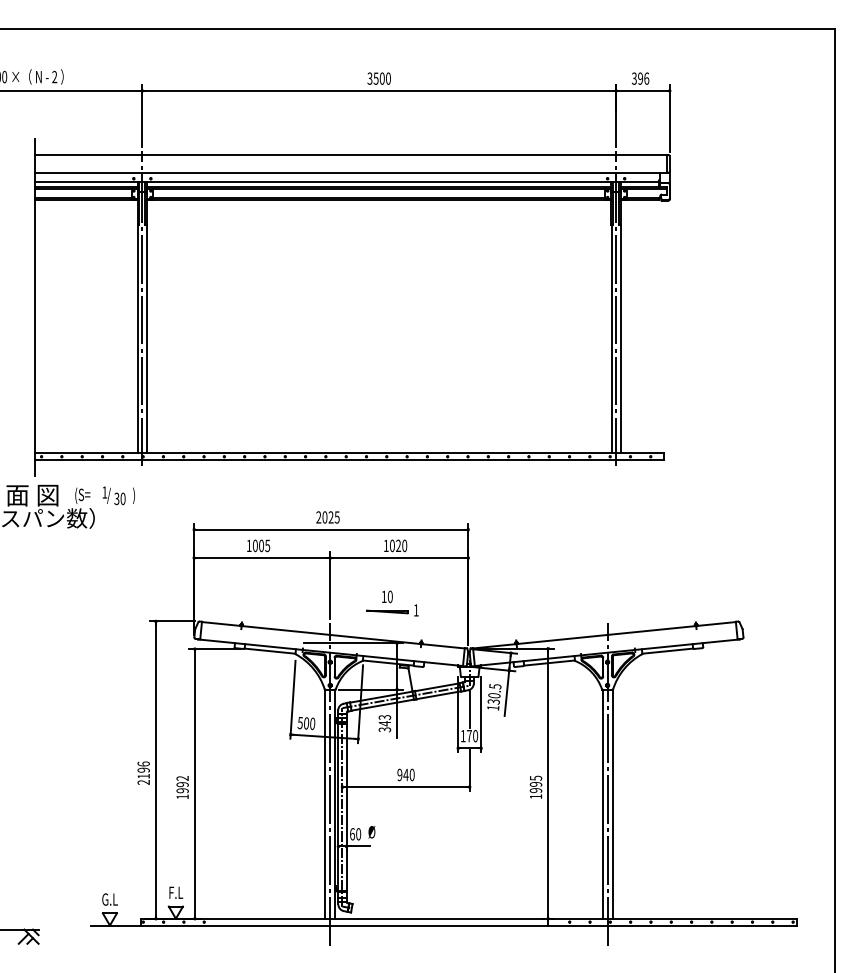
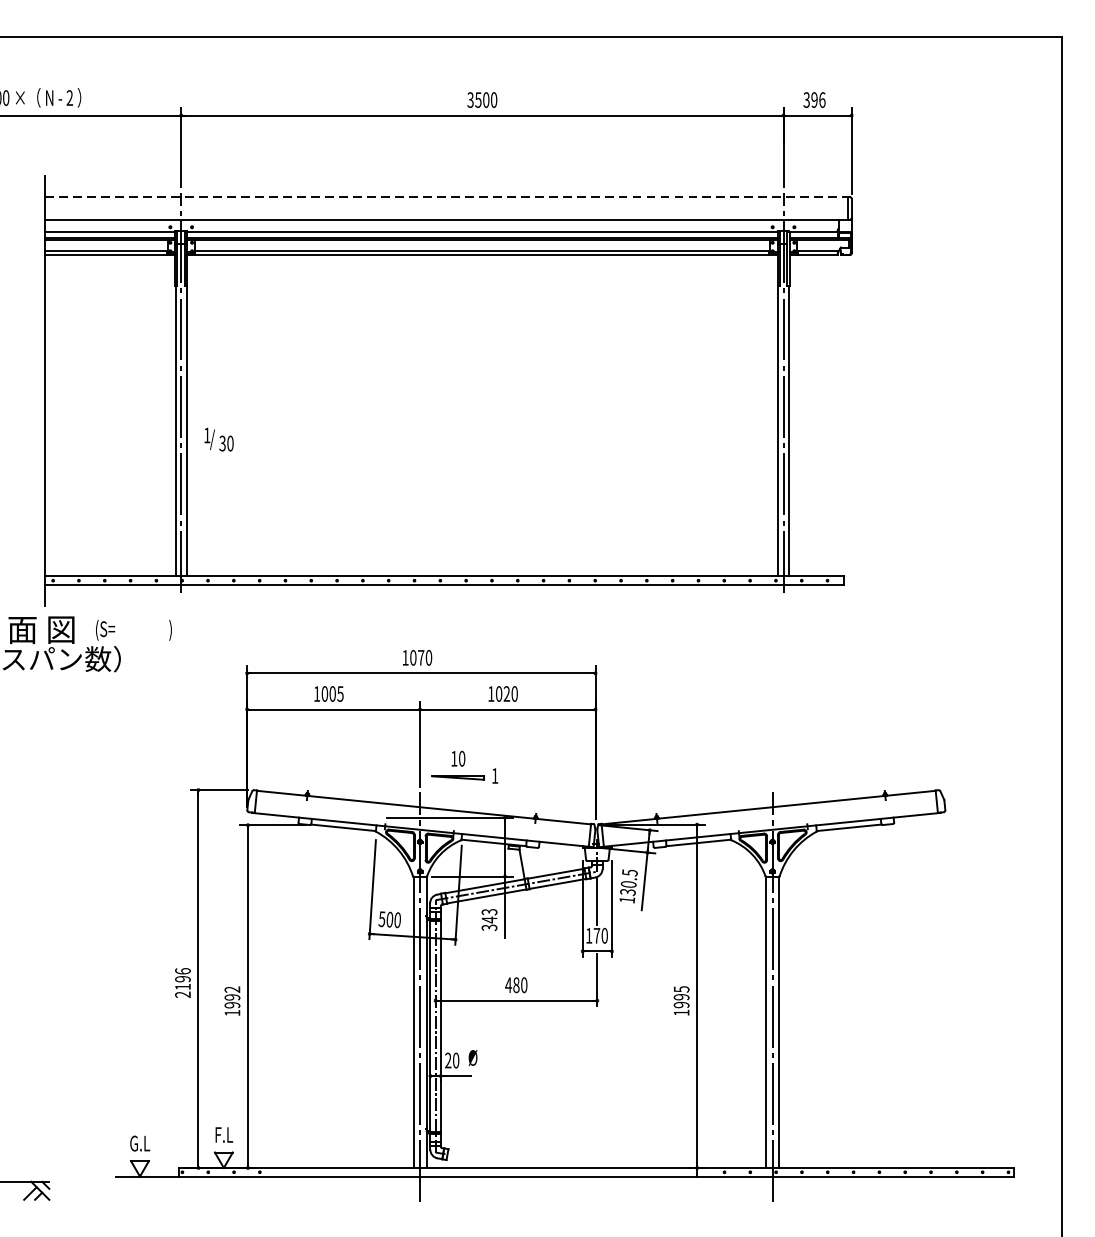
line: (351, 155) -> (447, 197), solid -> dashed
text: (113, 495) -> (218, 439), moved
text: (327, 517) -> (416, 657), 2025 -> 1070
part: (392, 603) -> (464, 767), moved
text: (402, 774) -> (511, 984), 940 -> 480
text: (352, 834) -> (448, 1060), 60 -> 20

